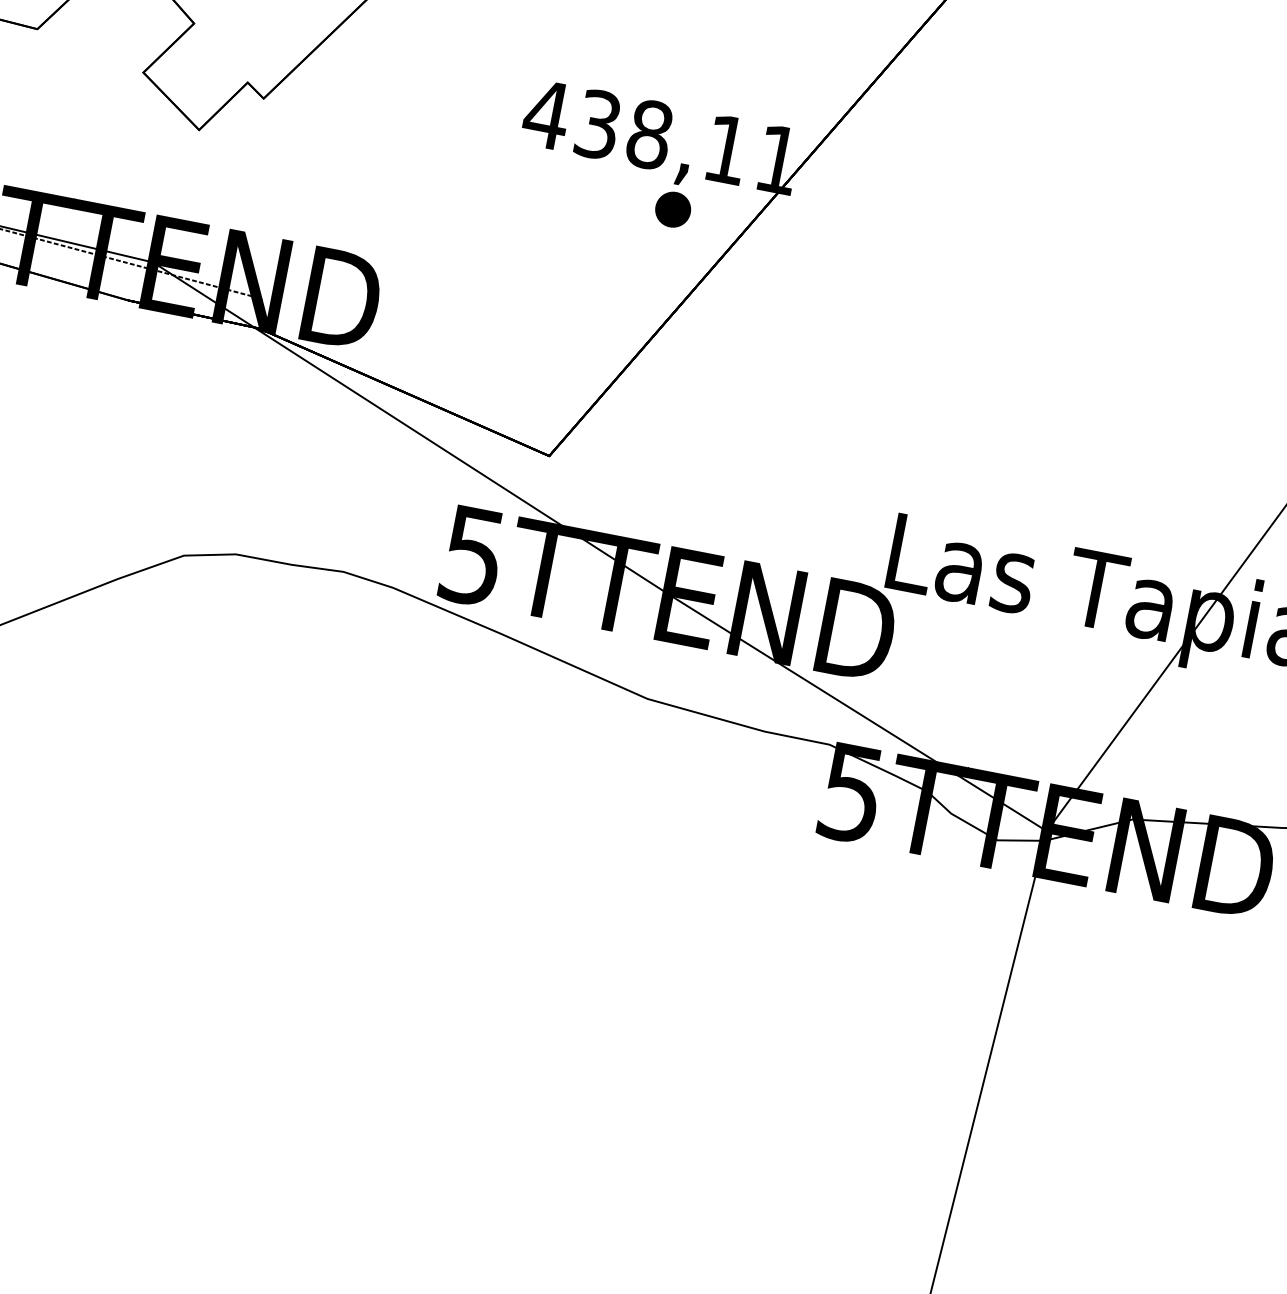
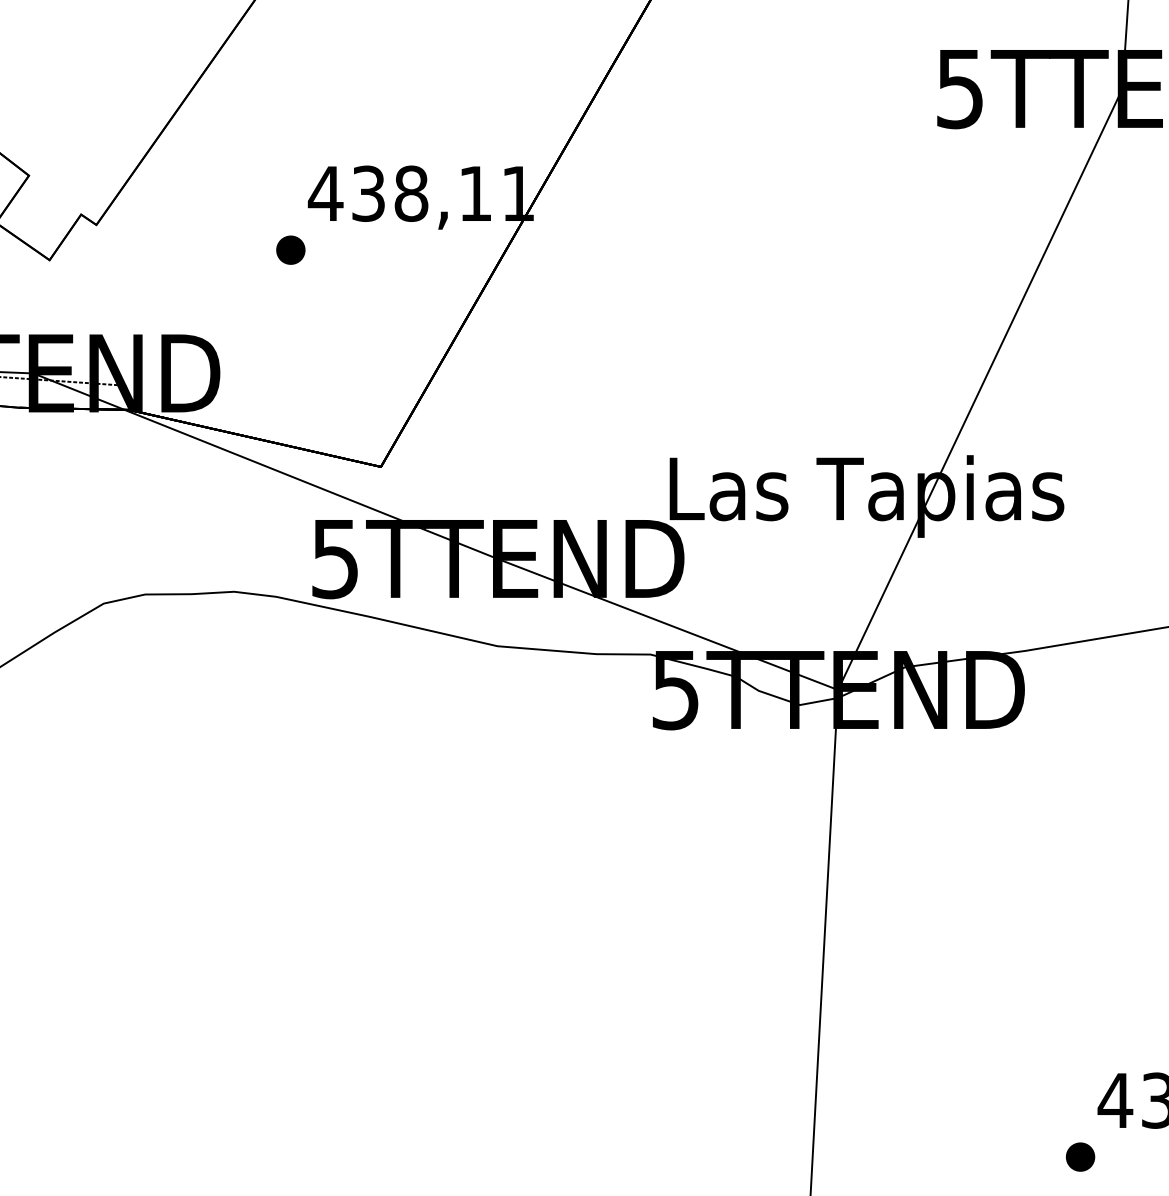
part: (672, 208) -> (290, 249), moved

